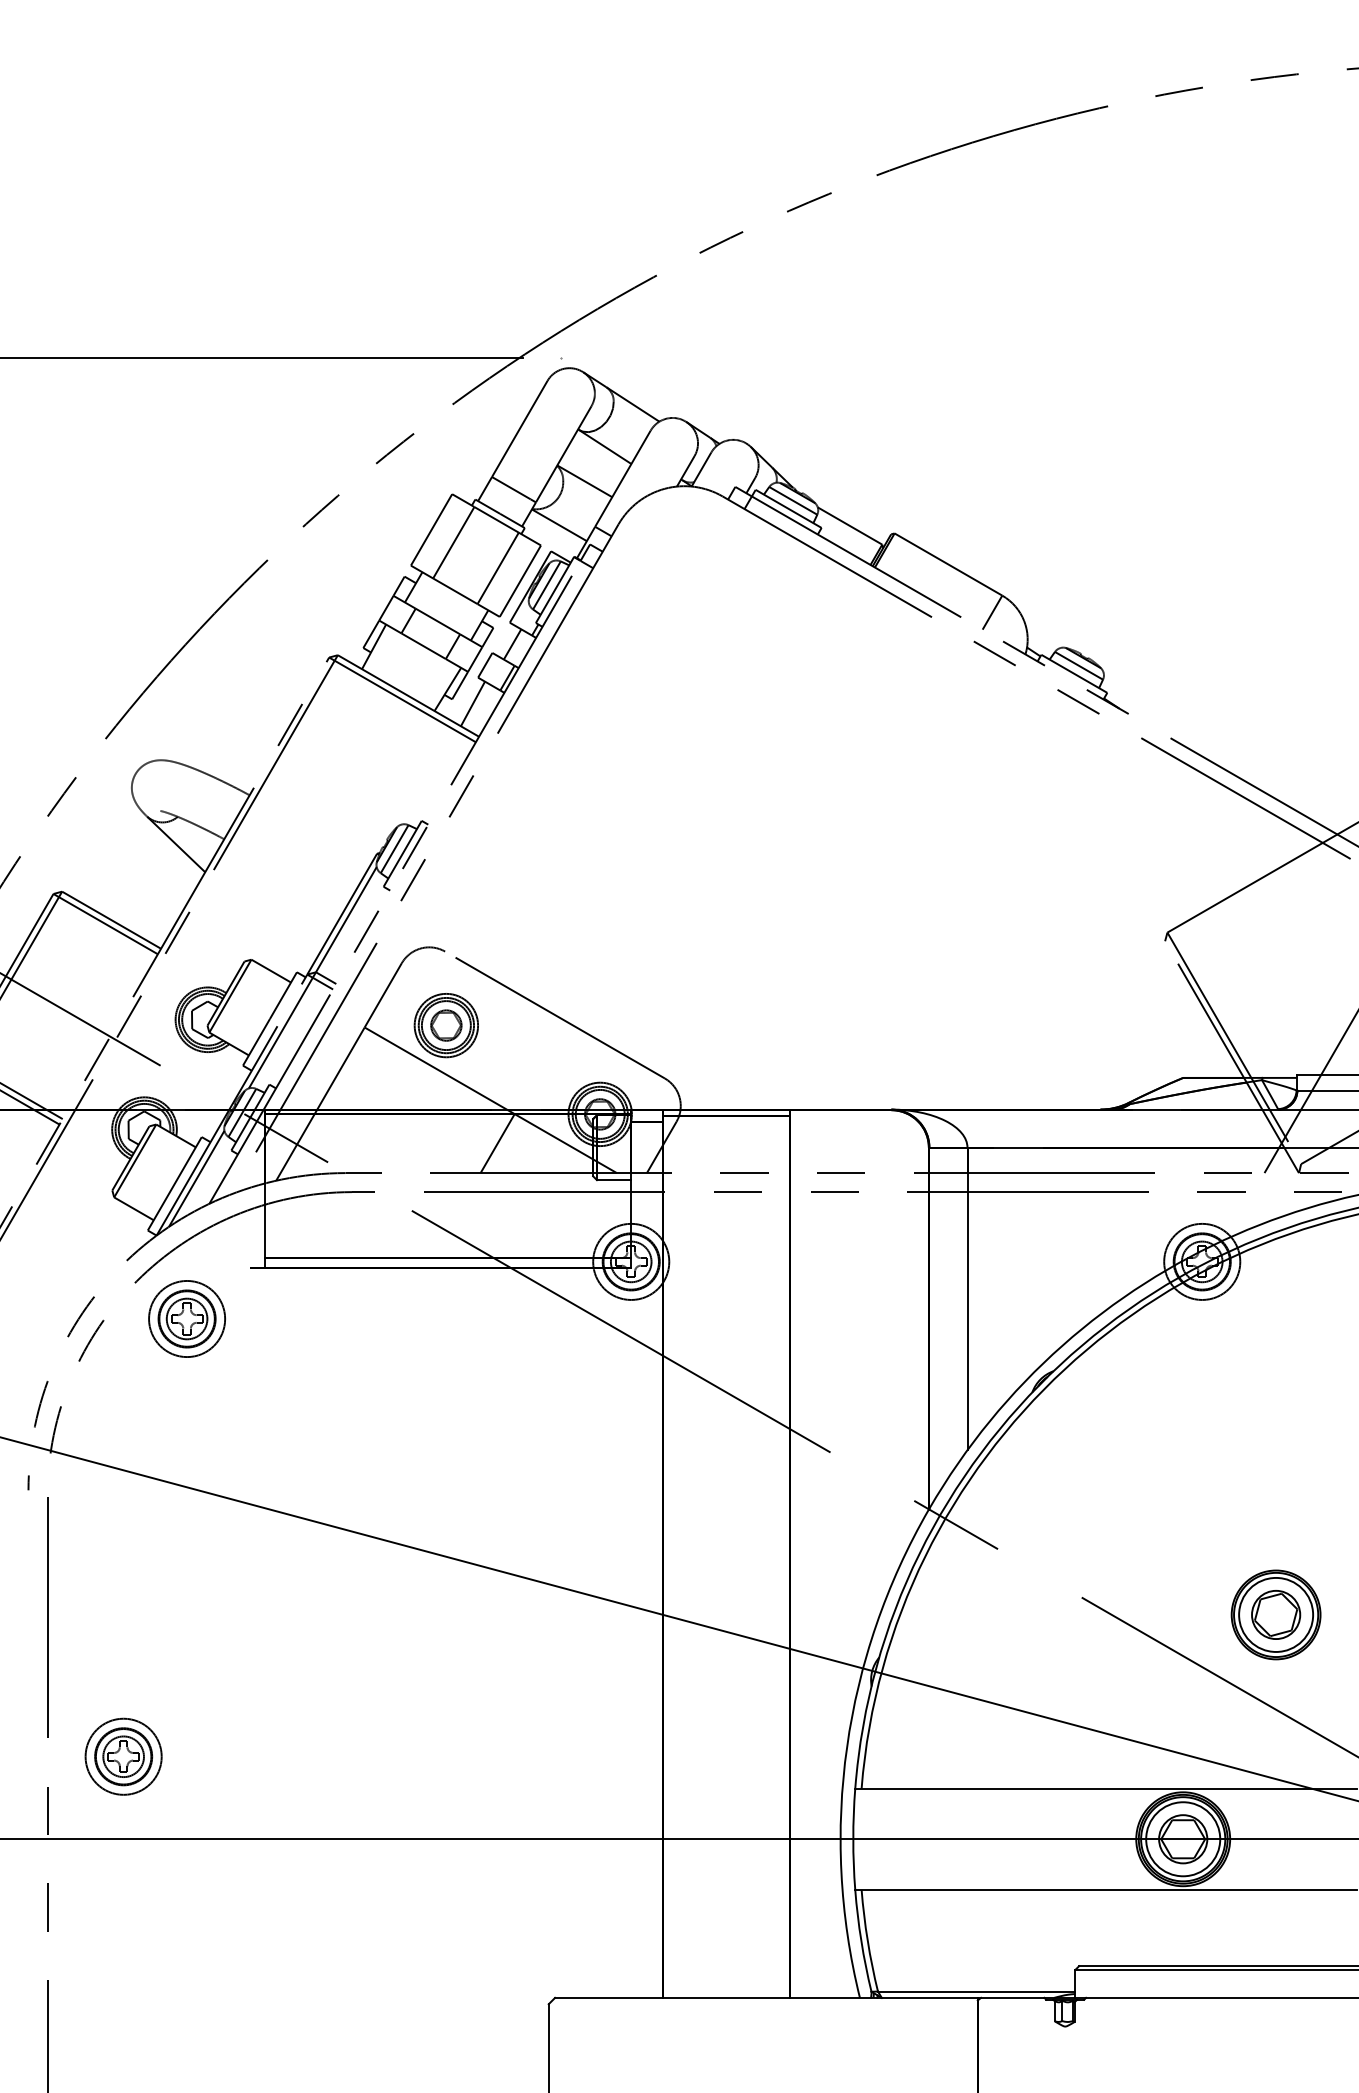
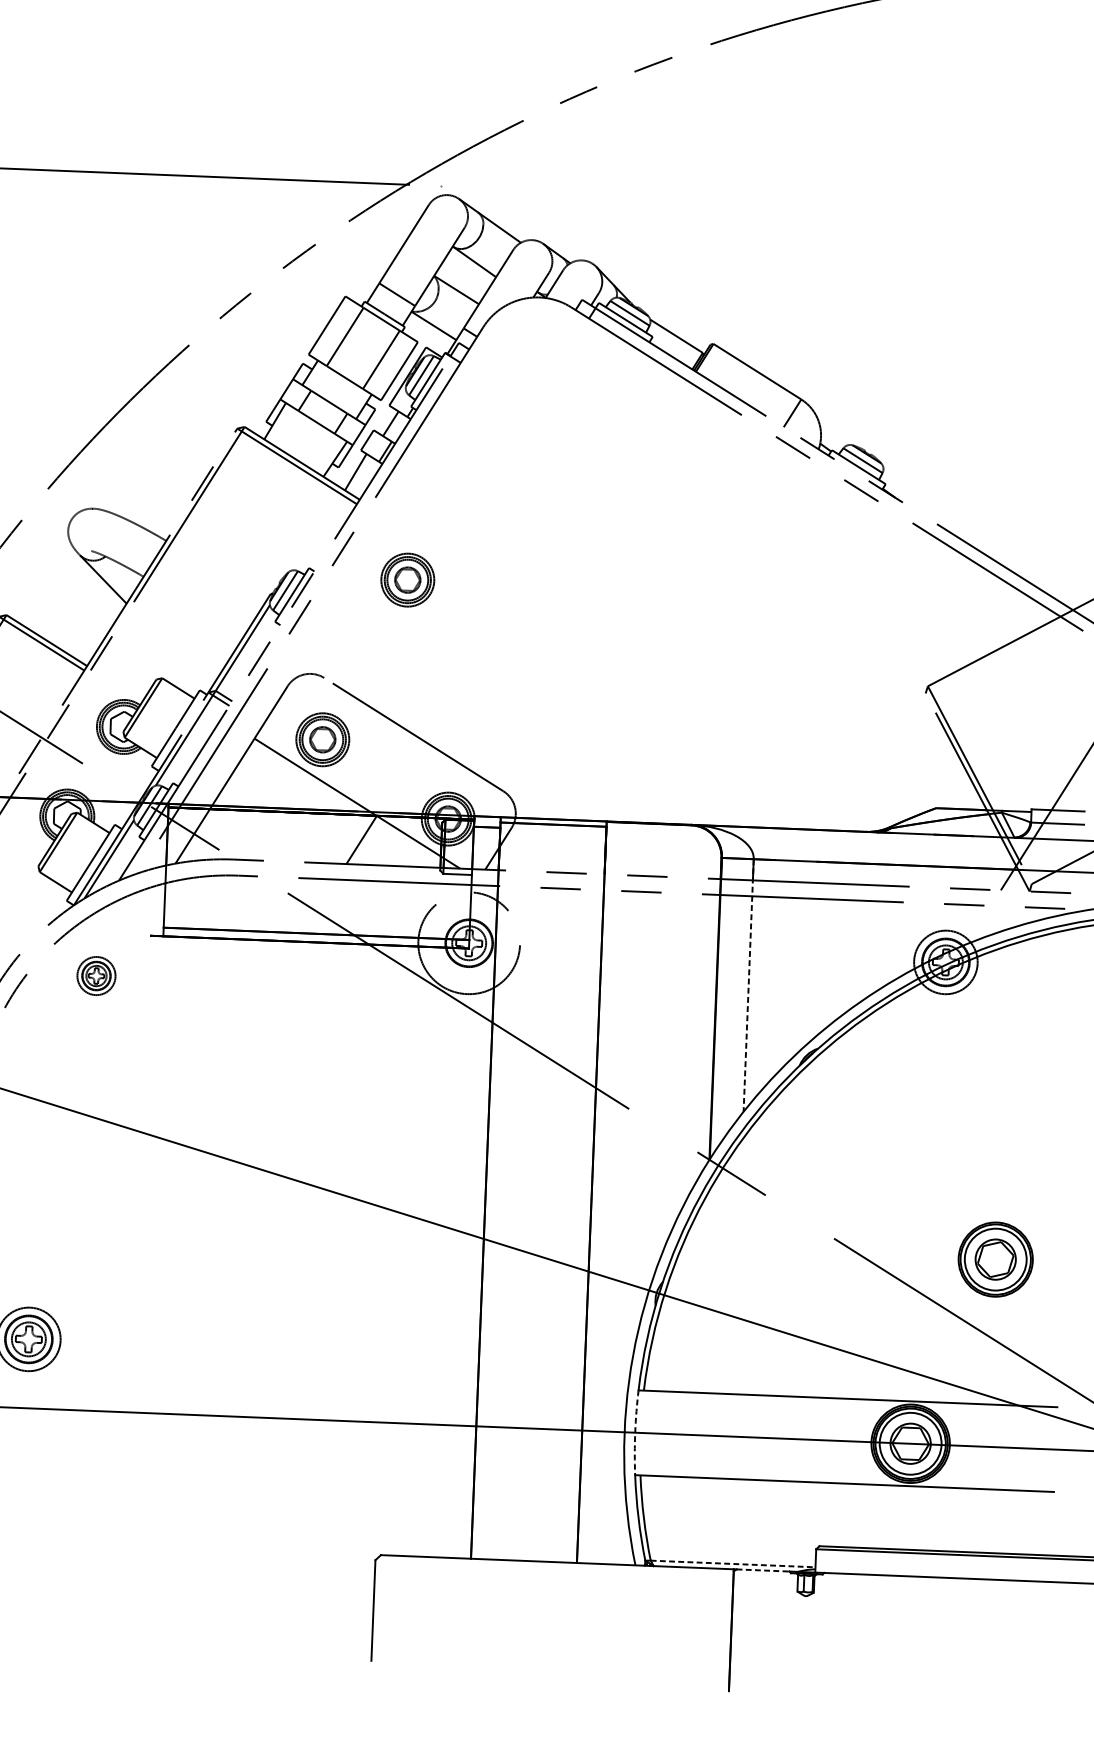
part: (539, 830) -> (407, 580), added
circle: (631, 1261) -> (469, 942), size x1.6
line: (967, 1299) -> (748, 985), solid -> dashed
part: (186, 1318) -> (96, 975), size x0.6
arc: (853, 1839) -> (635, 1432), solid -> dashed
line: (976, 1991) -> (732, 1563), solid -> dashed
line: (1012, 1997) -> (762, 1570), solid -> dashed

